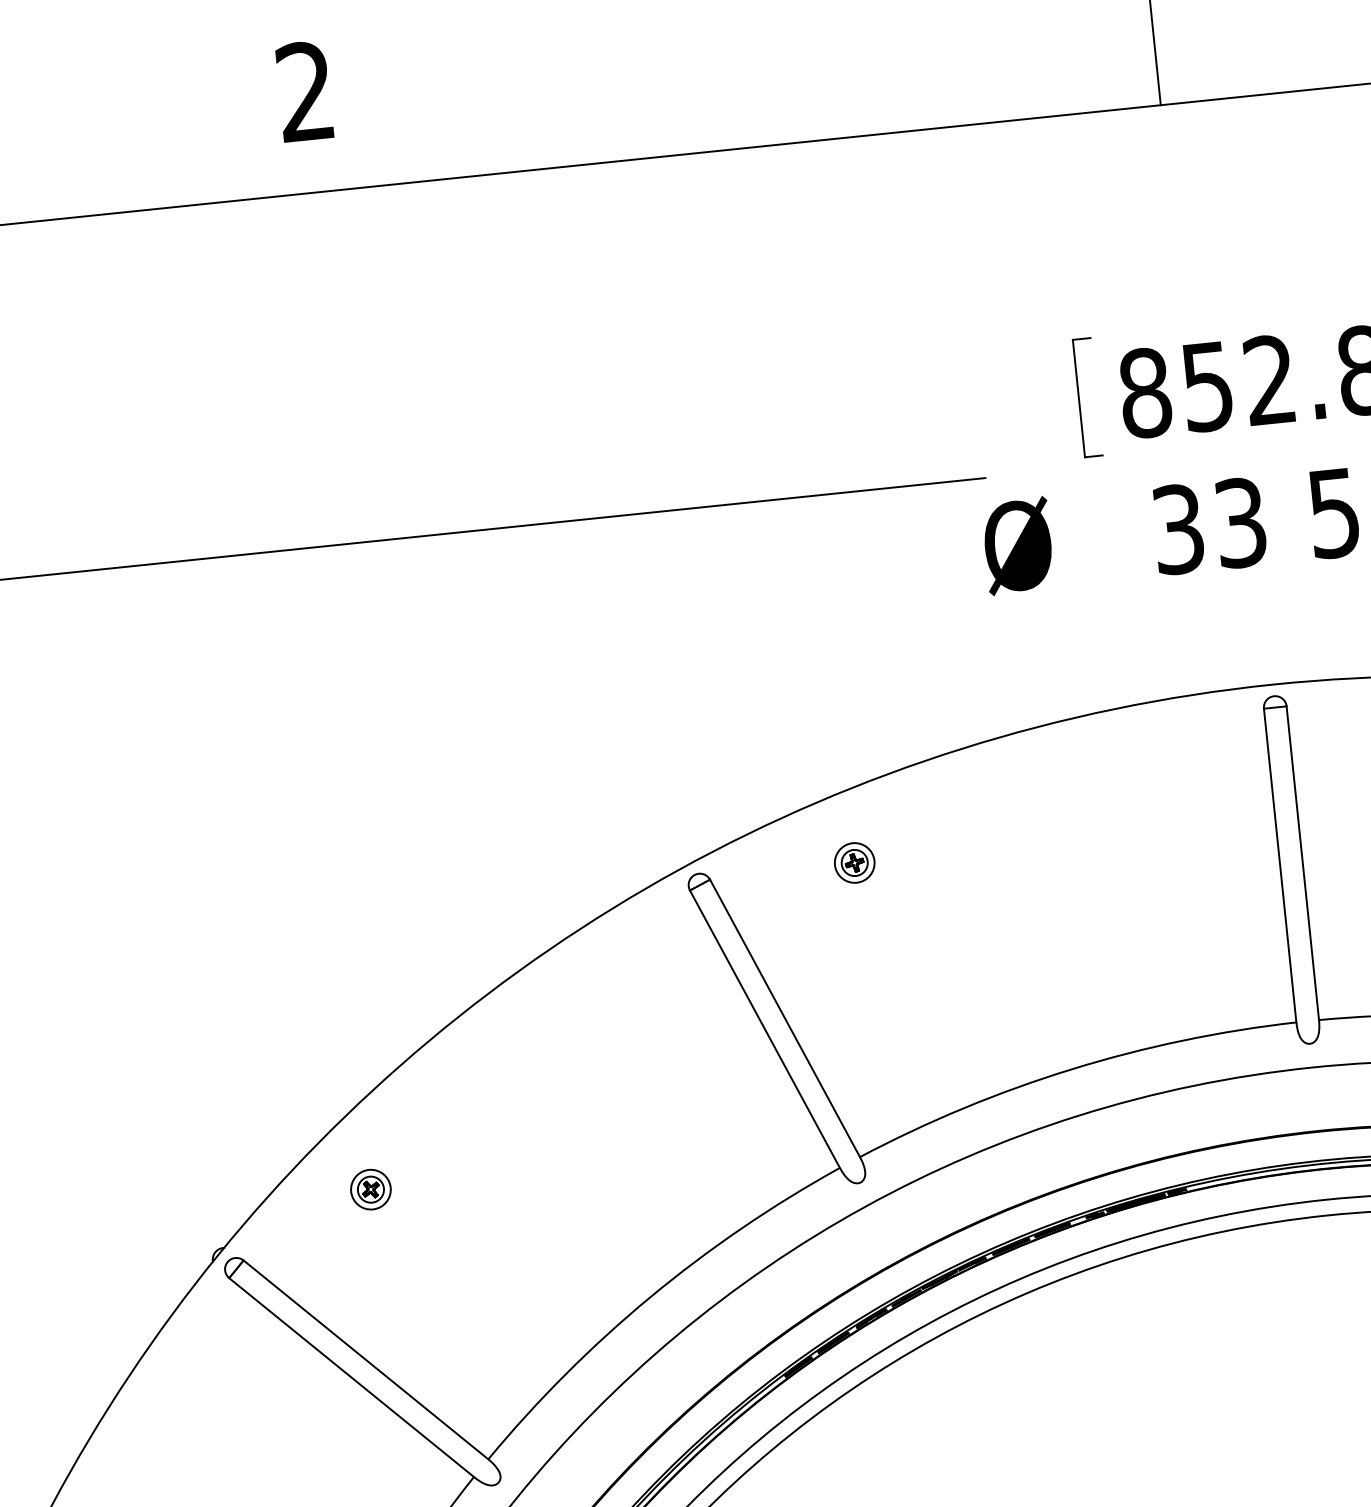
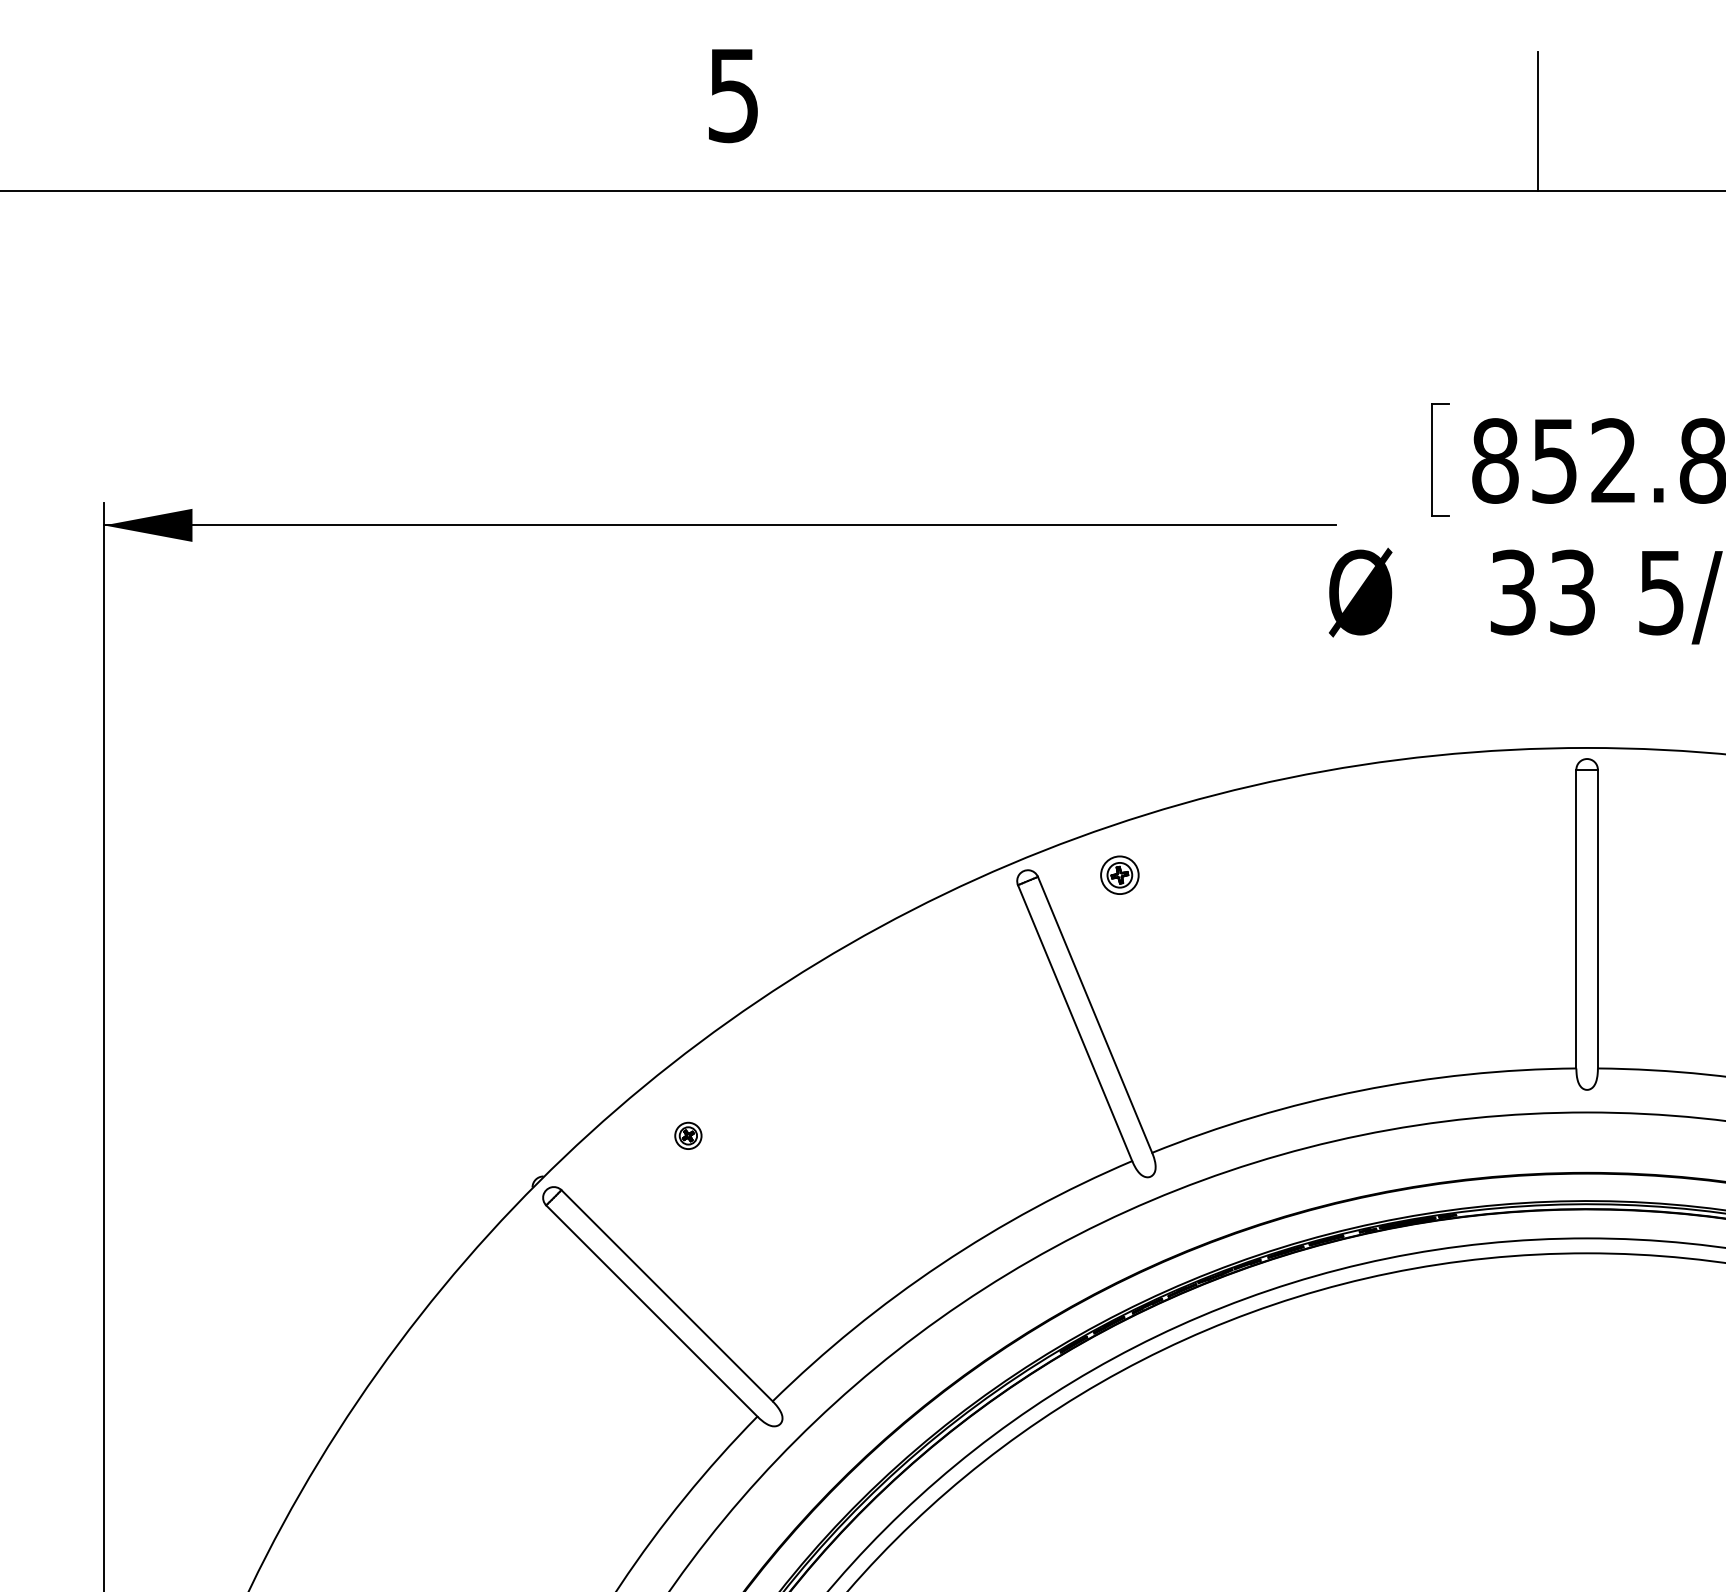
text: (304, 92) -> (732, 95), 2 -> 5
part: (854, 862) -> (1119, 874), moved
part: (371, 1189) -> (688, 1135), size x0.7

